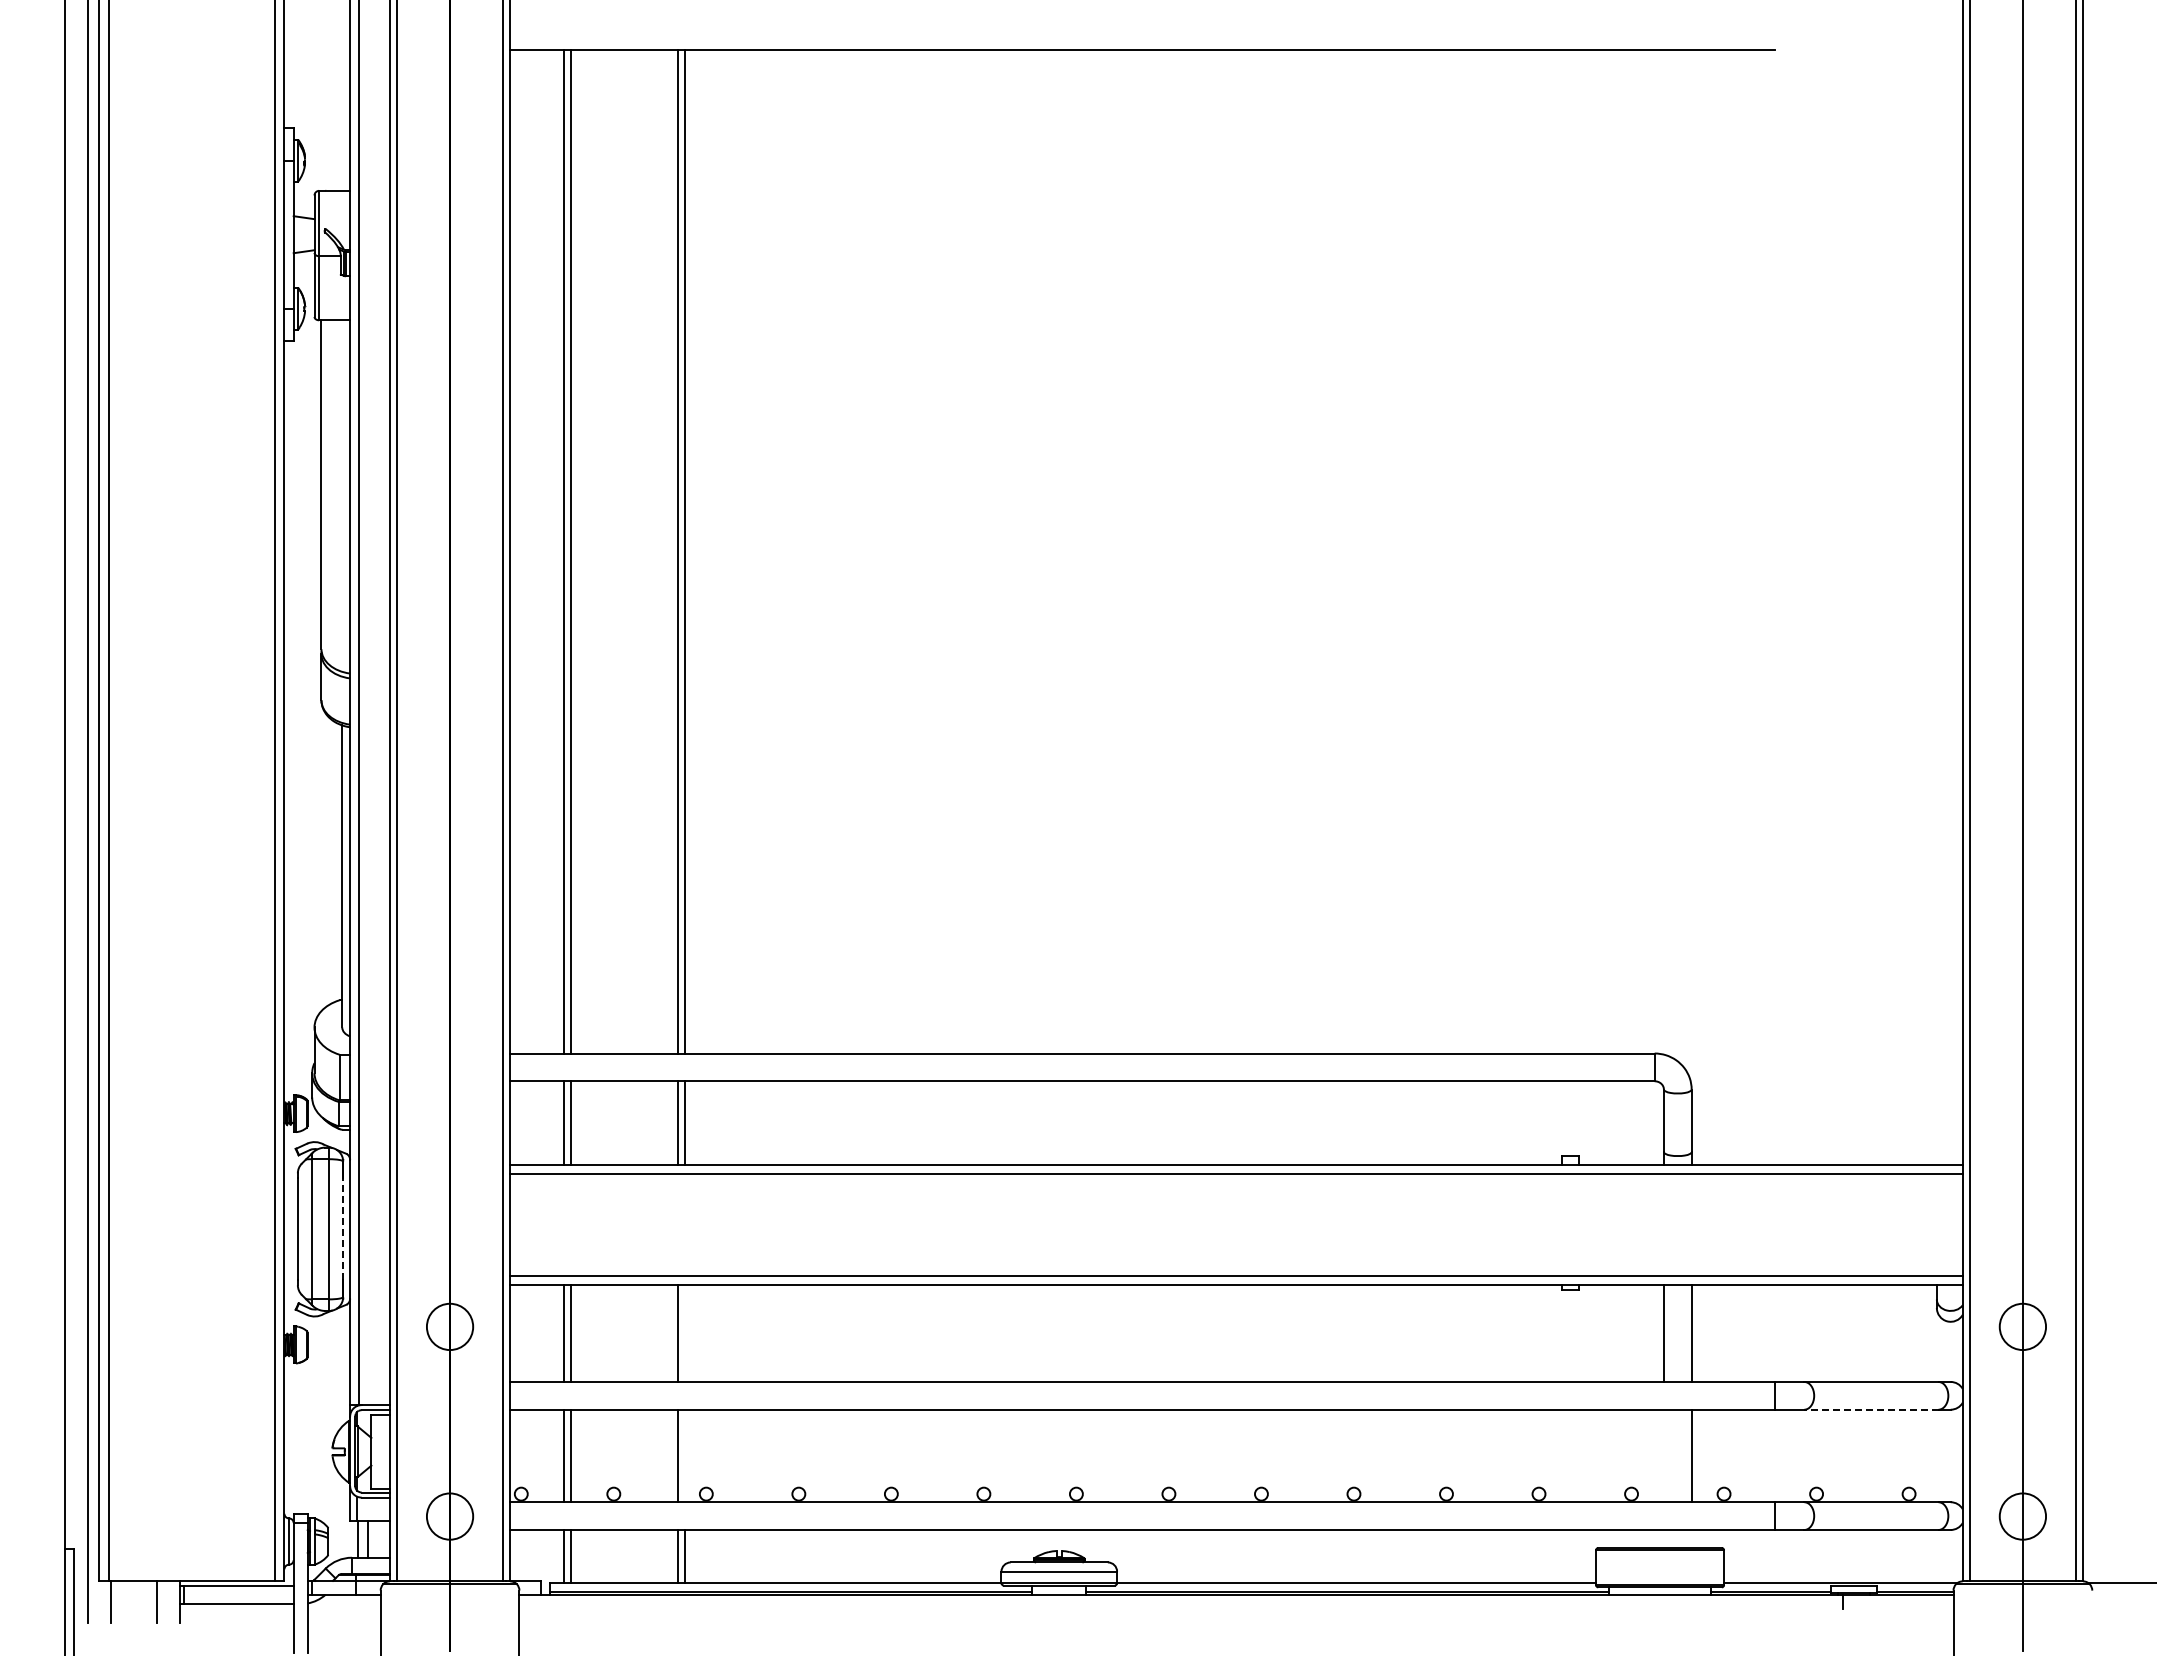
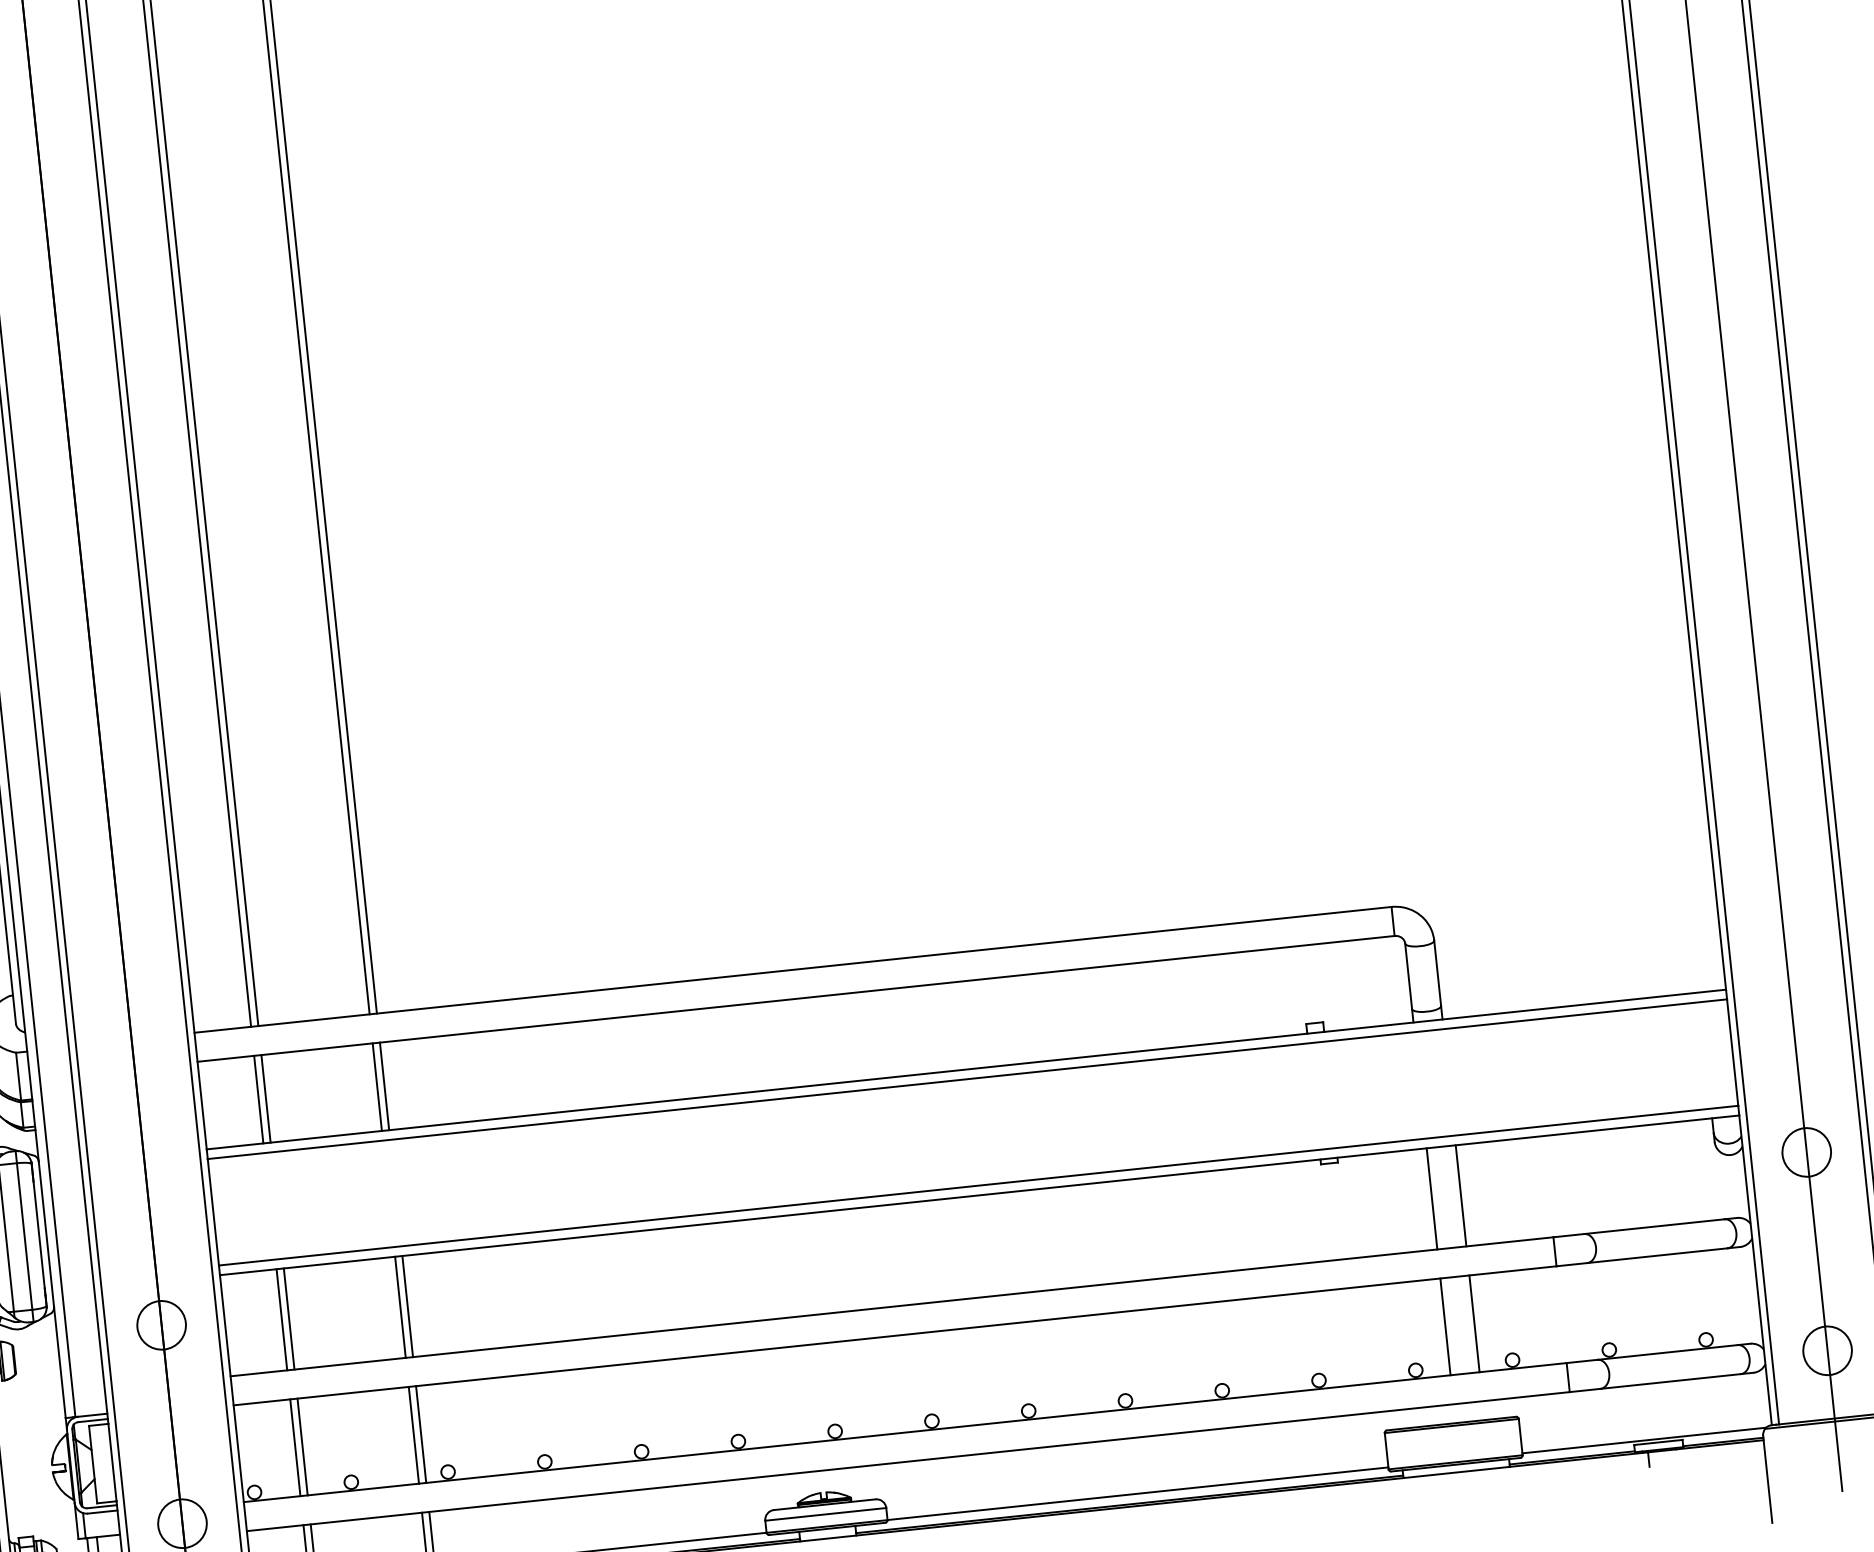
line: (343, 1229) -> (39, 1235), dashed -> solid
line: (684, 1333) -> (407, 1306), added
line: (1870, 1409) -> (1656, 1255), dashed -> solid
line: (684, 1455) -> (421, 1434), added
line: (1663, 1455) -> (1444, 1326), added

